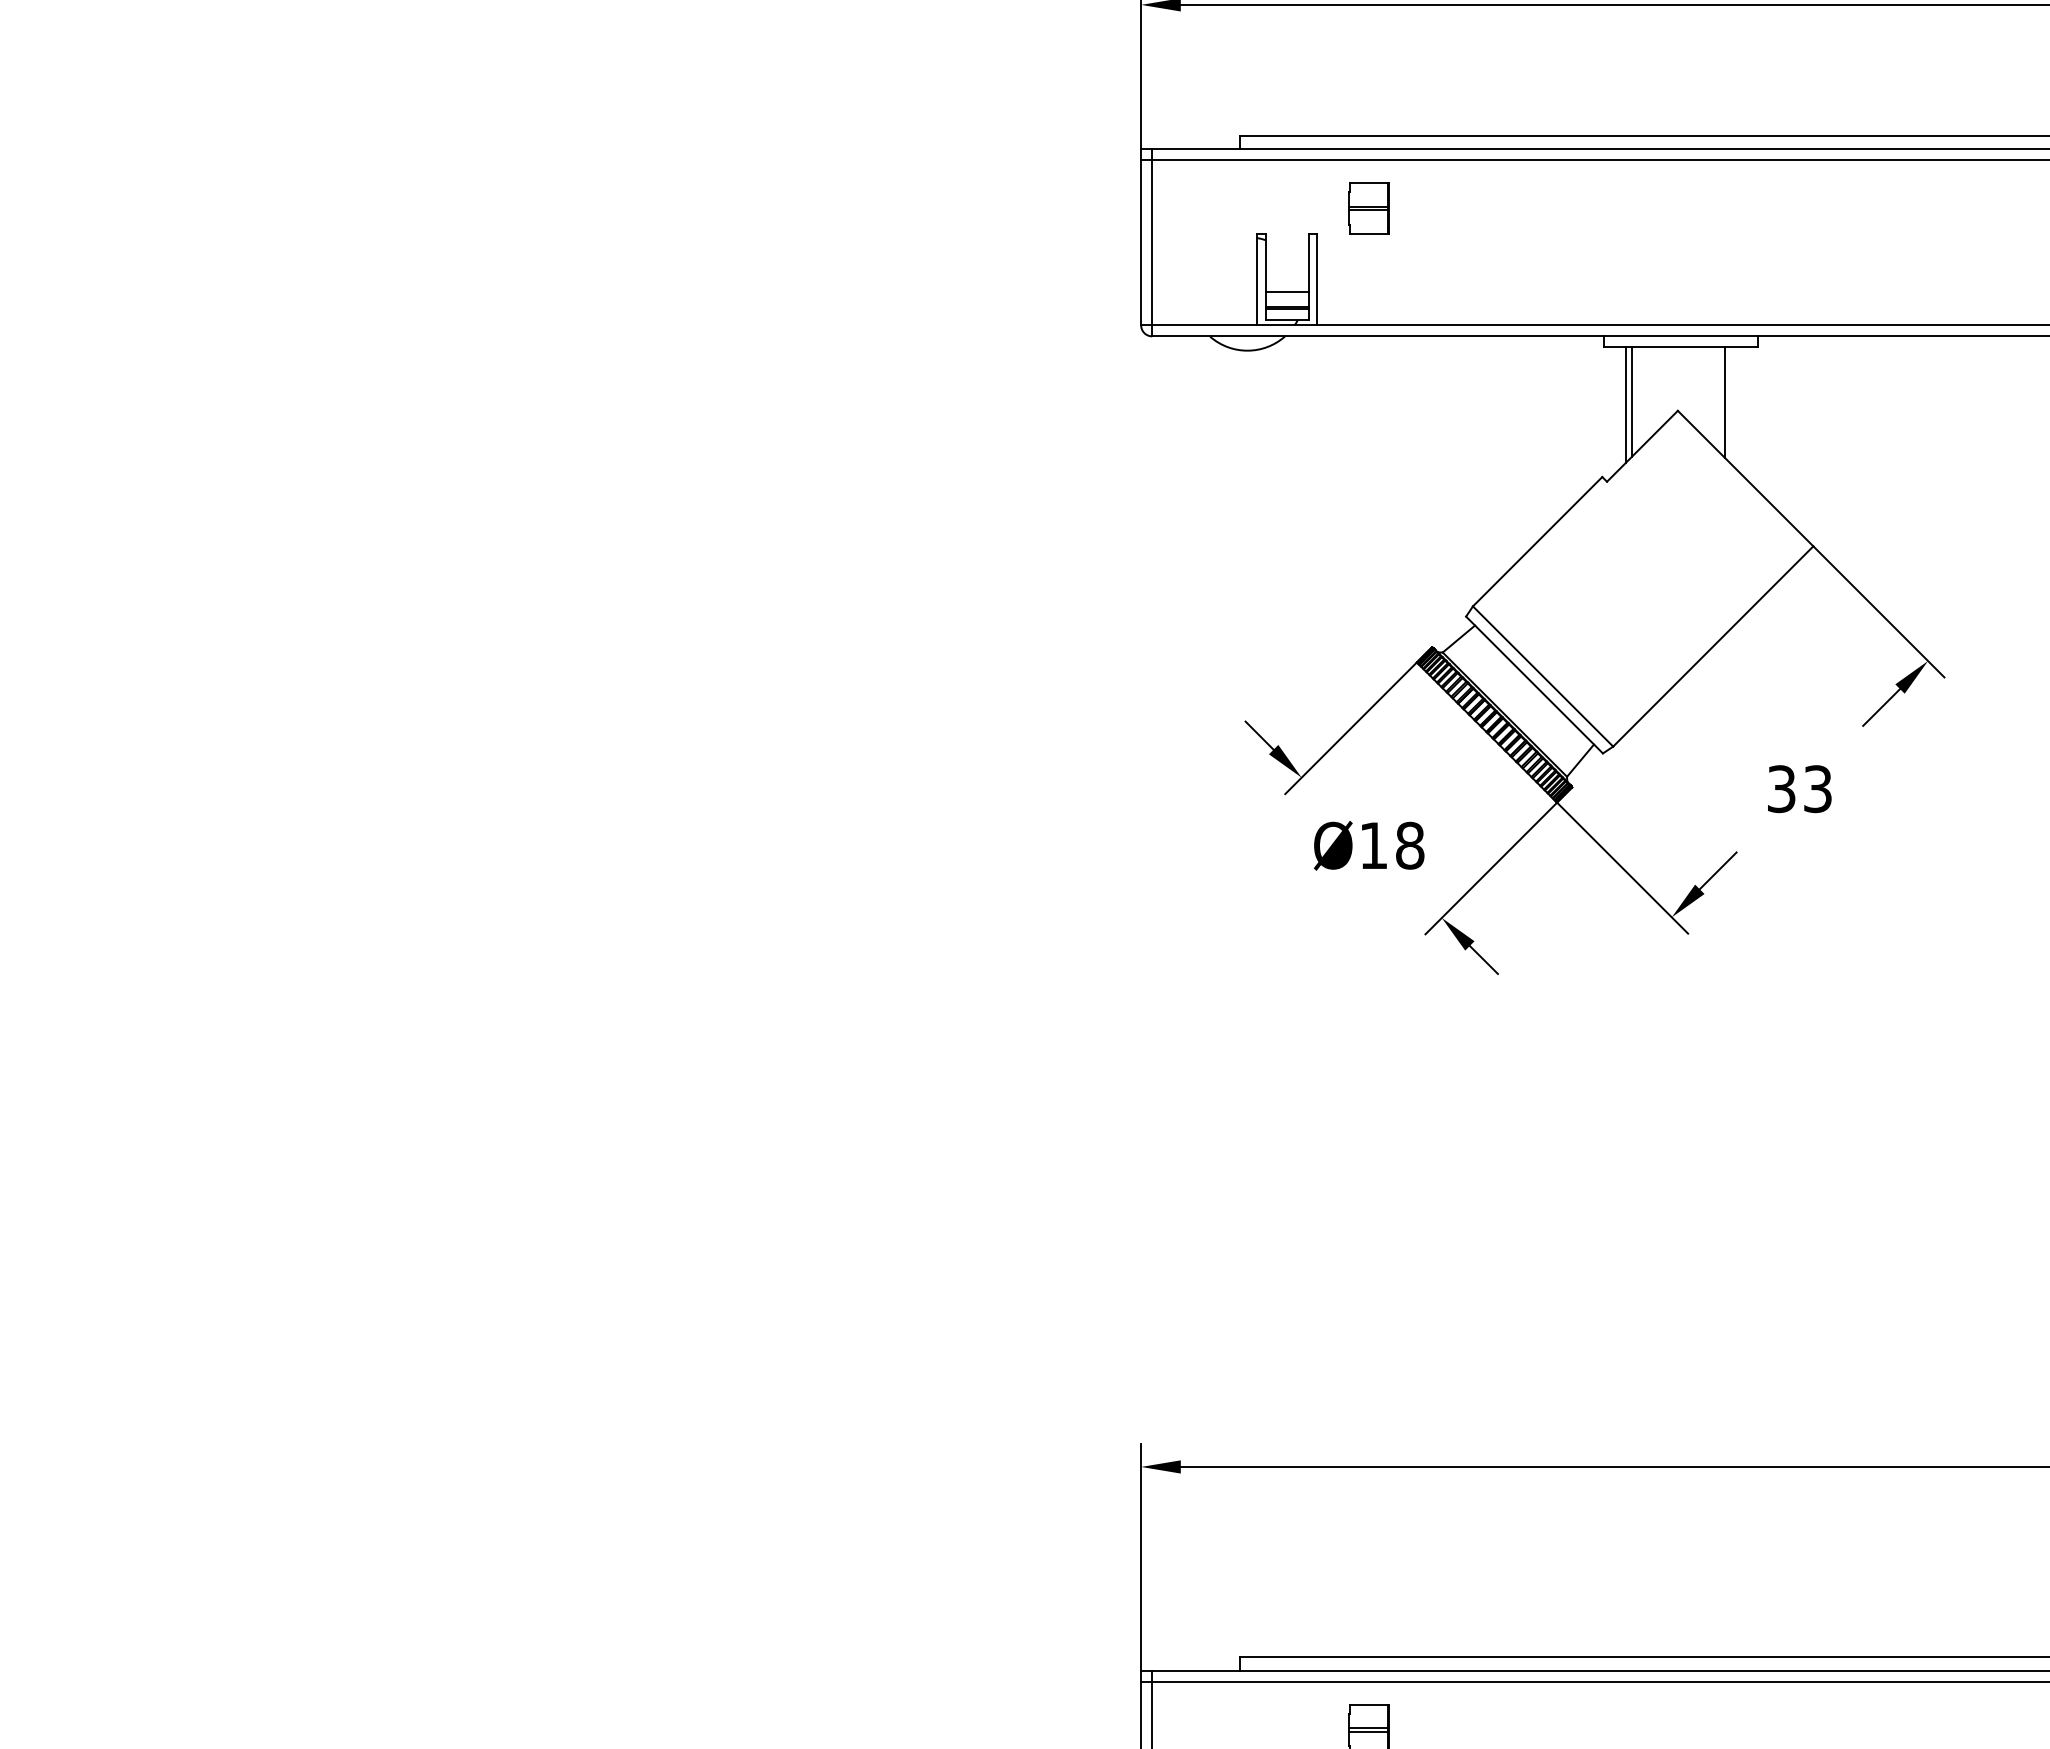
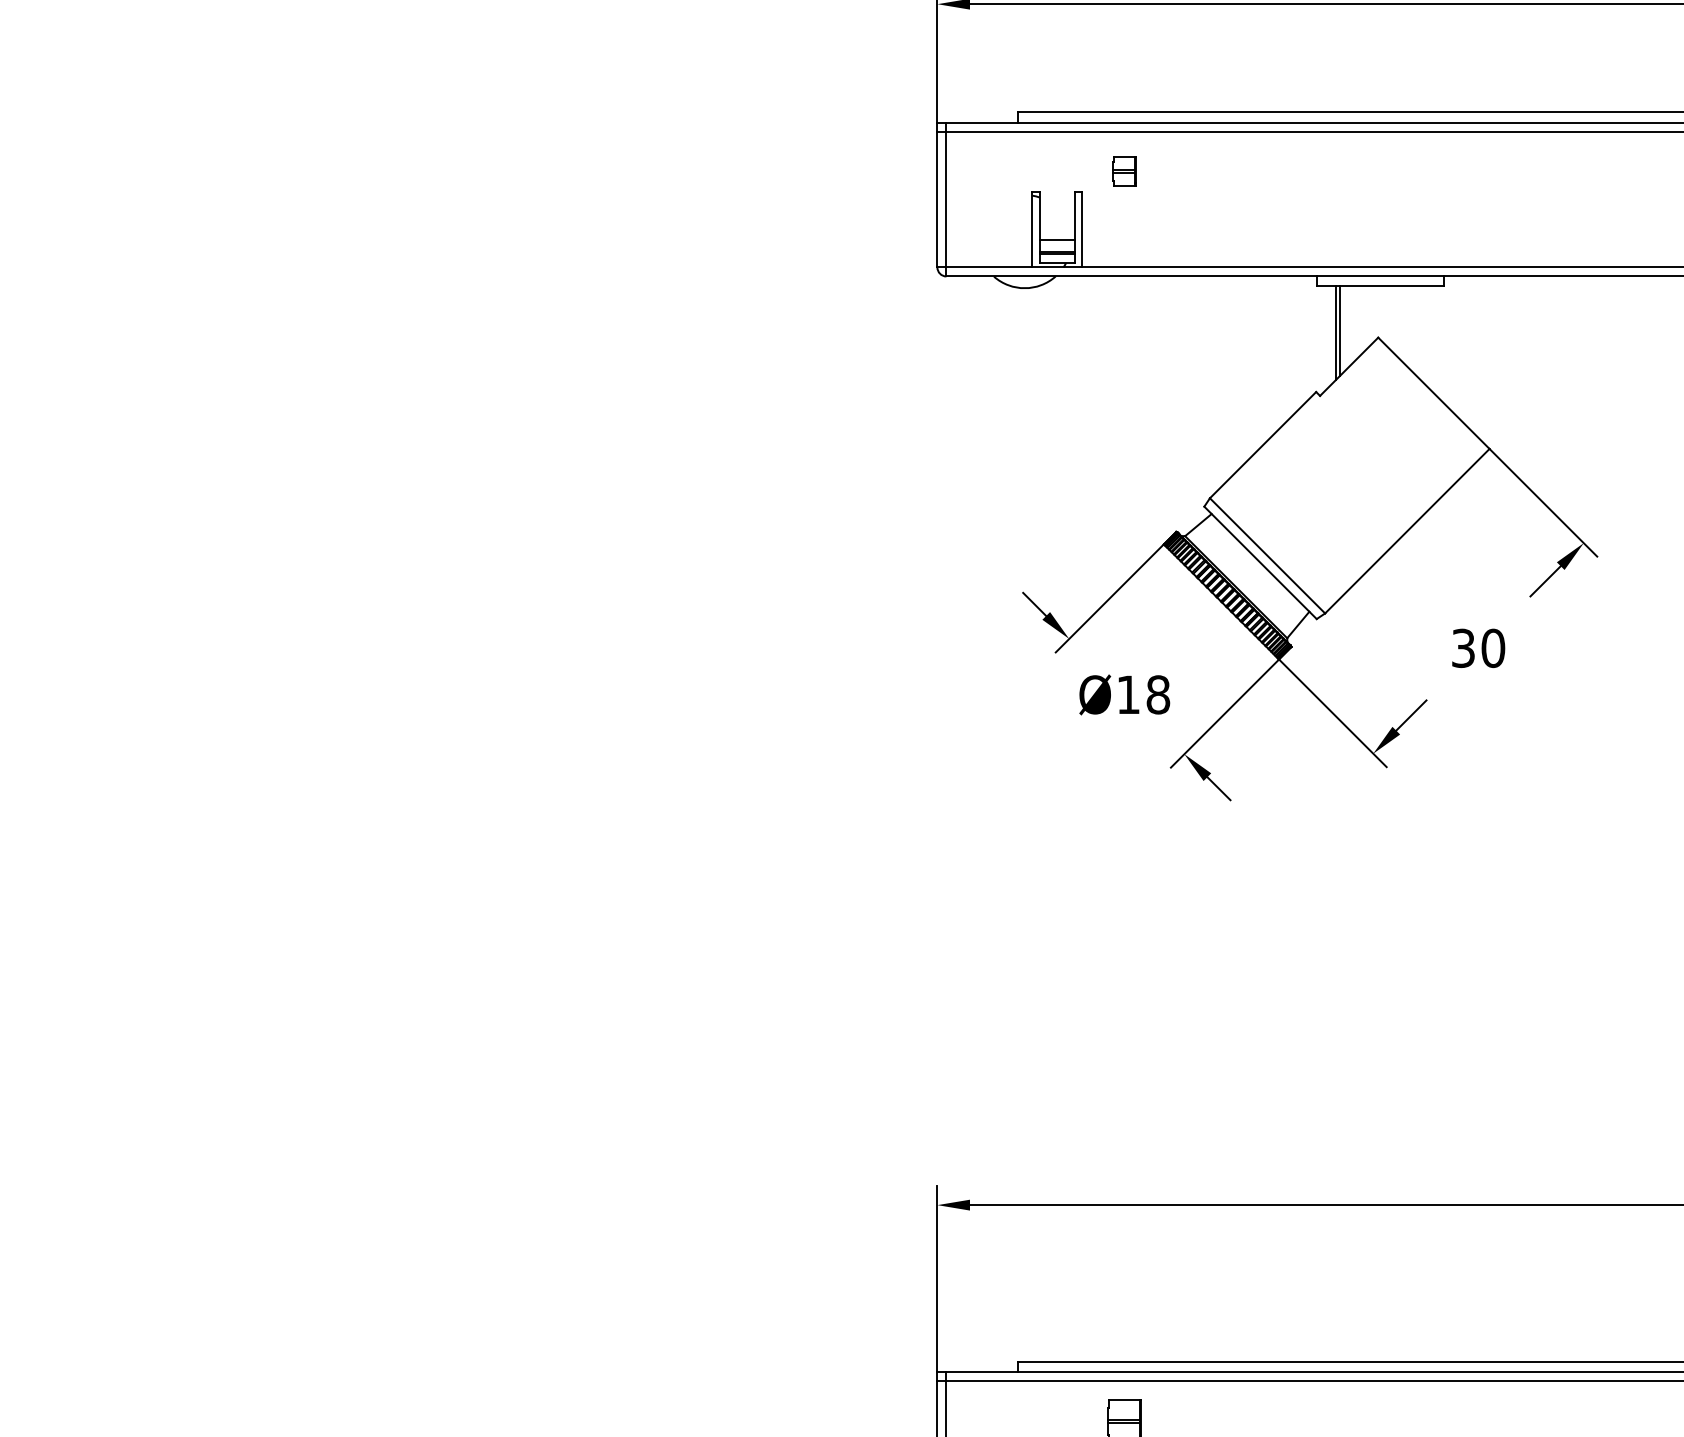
part: (1368, 208) -> (1124, 171), size x0.7
line: (1725, 402) -> (1417, 330), removed
text: (1817, 789) -> (1492, 648), 33 -> 30

